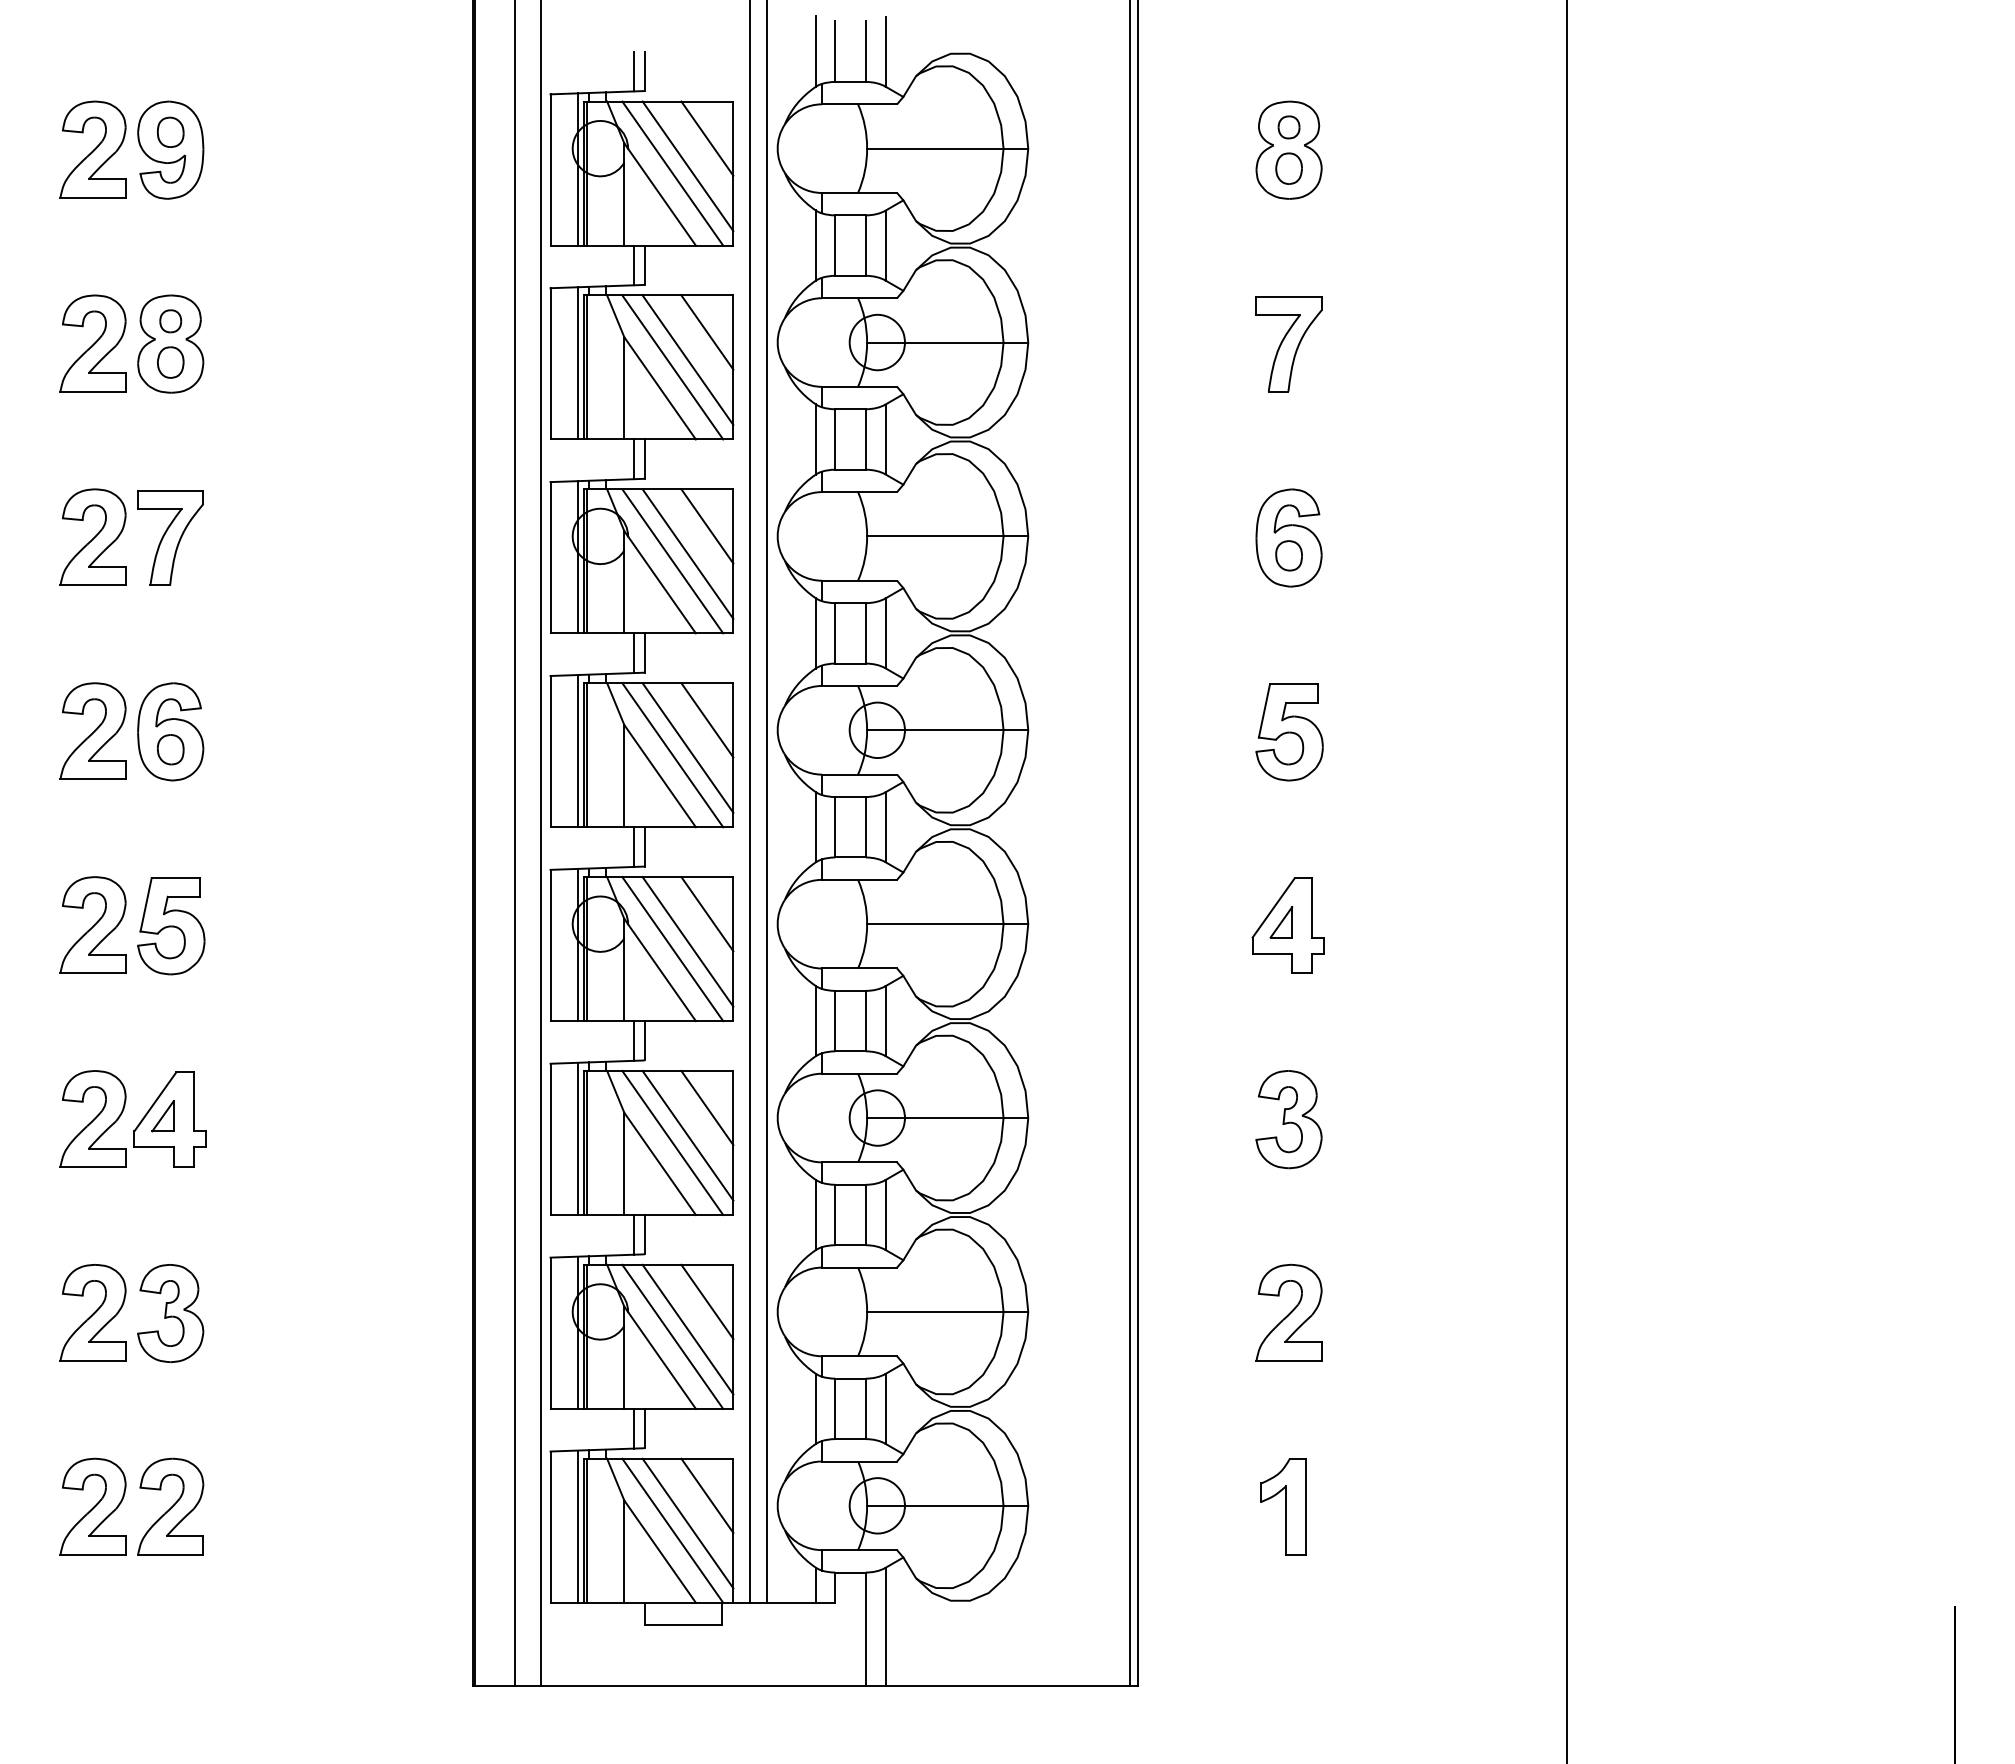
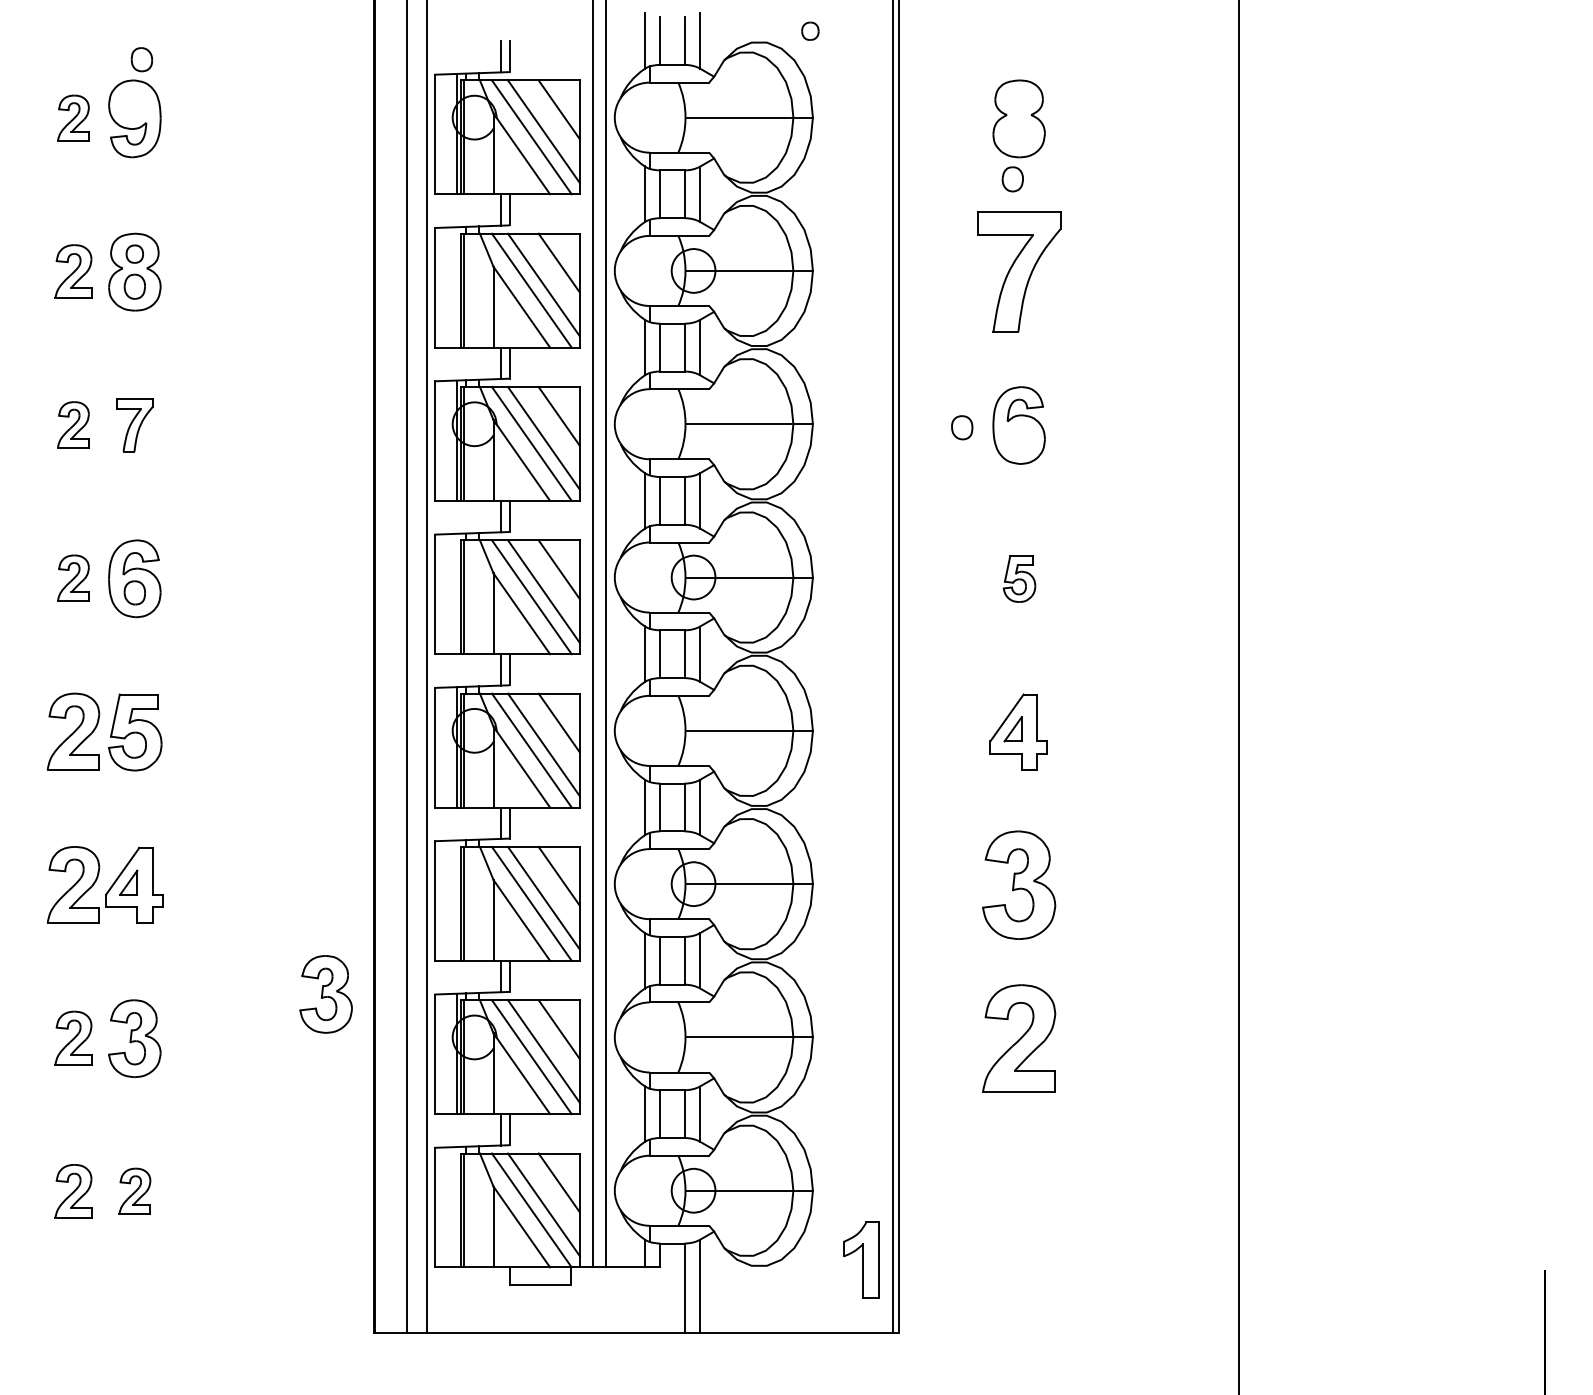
part: (1288, 127) -> (809, 31), moved
part: (170, 131) -> (141, 59), moved
part: (92, 149) -> (73, 118), size x0.6
part: (1288, 168) -> (1012, 179), moved
part: (92, 343) -> (73, 271), size x0.7
part: (1288, 344) -> (1018, 272), size x1.6
line: (578, 363) -> (457, 287), removed
part: (92, 536) -> (73, 424), size x0.6
part: (170, 537) -> (134, 425), size x0.7
part: (1288, 555) -> (961, 427), moved
part: (92, 730) -> (73, 577), size x0.6
part: (1289, 732) -> (1019, 579), size x0.6
line: (578, 751) -> (457, 594), removed
part: (1288, 1119) -> (1018, 885), size x1.4
line: (578, 1138) -> (457, 900), removed
part: (412, 1257) -> (326, 994), added
part: (92, 1312) -> (73, 1037), size x0.7
part: (1288, 1312) -> (1018, 1037), size x1.4
part: (92, 1506) -> (73, 1191), size x0.7
part: (170, 1506) -> (134, 1191), size x0.6
part: (1283, 1506) -> (861, 1260), moved
line: (578, 1526) -> (457, 1207), removed

